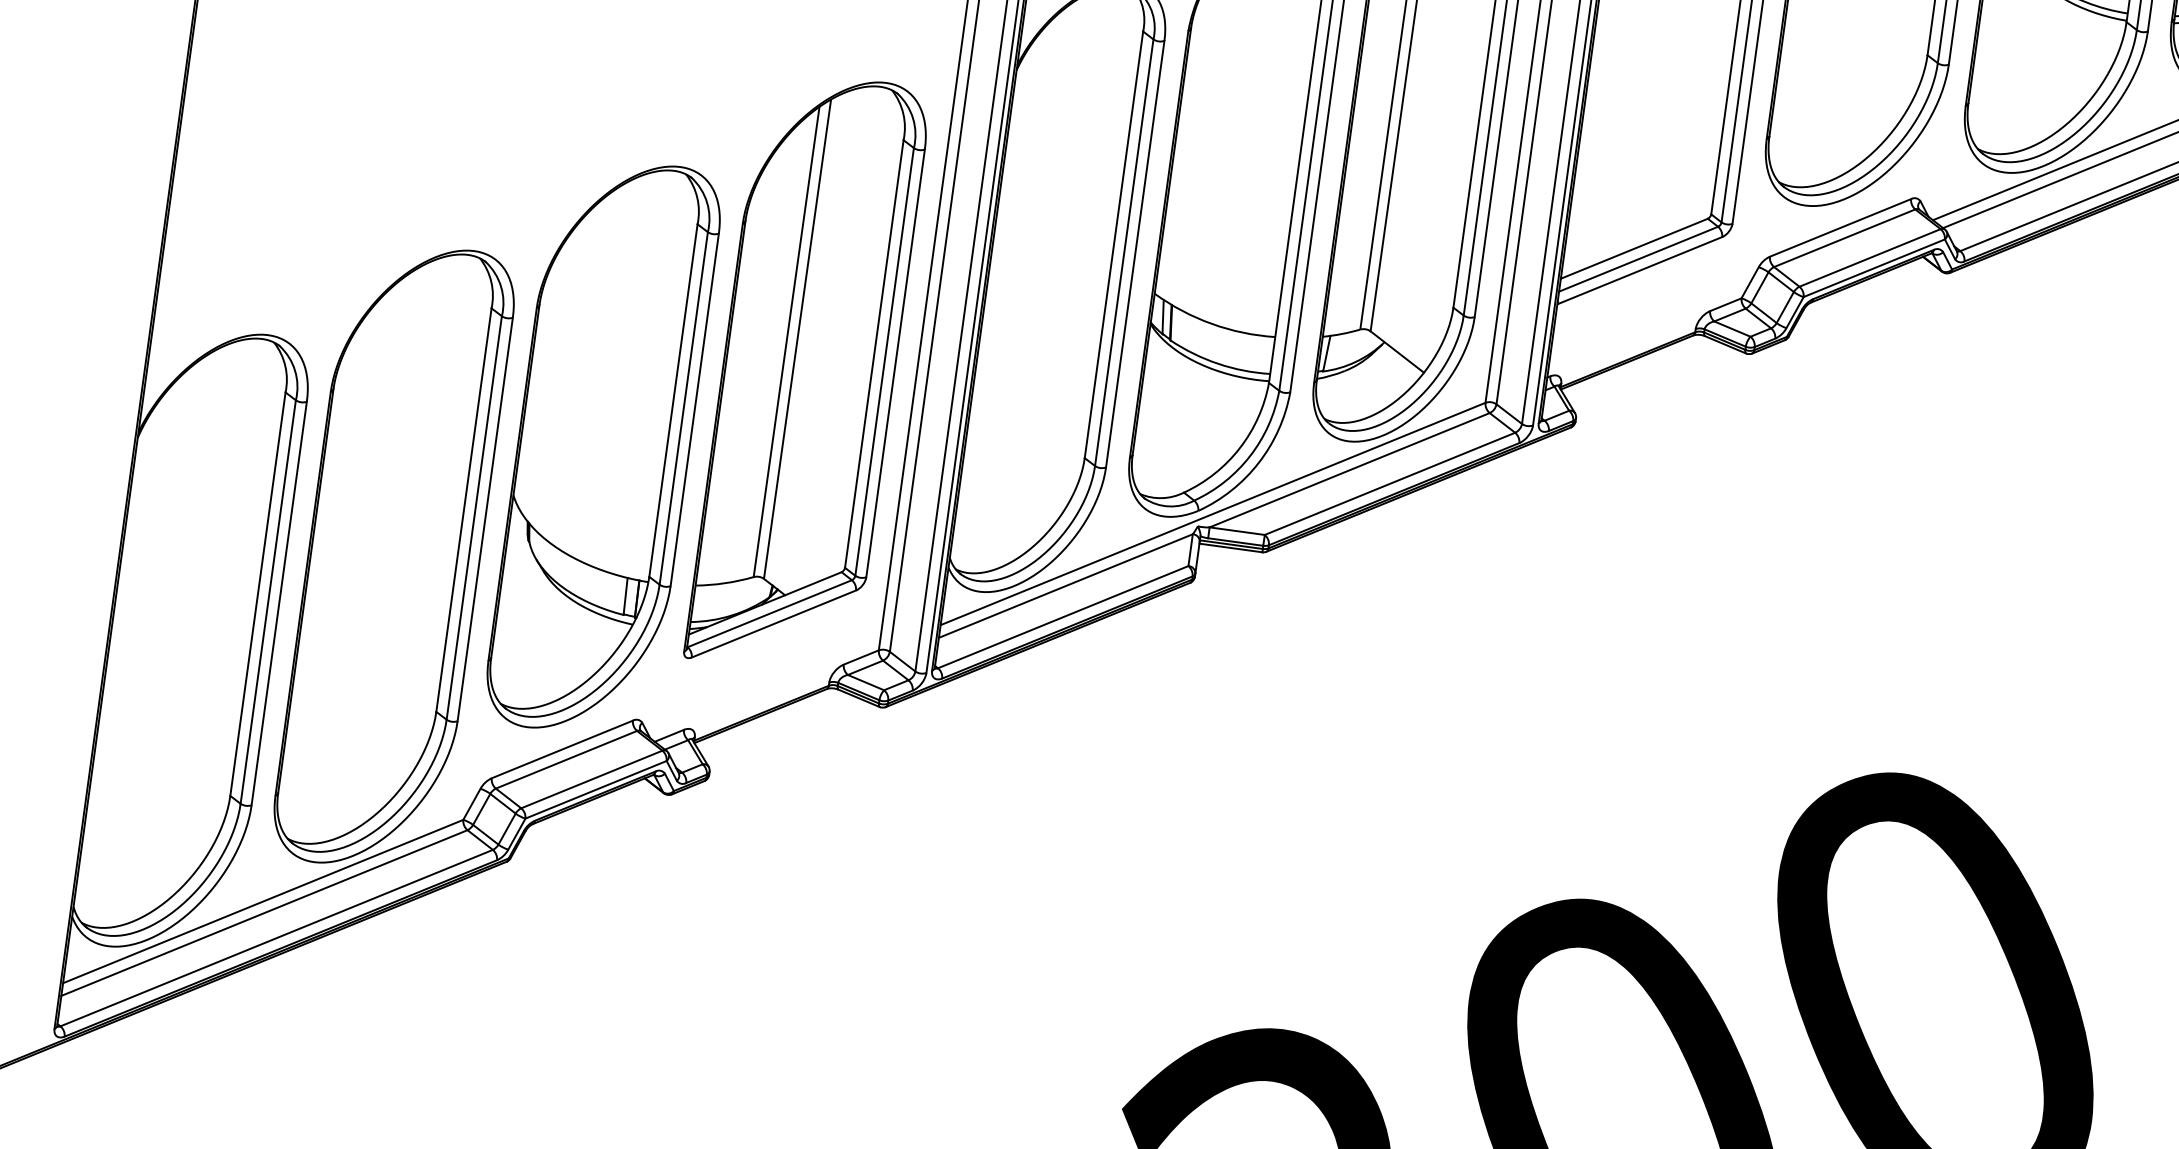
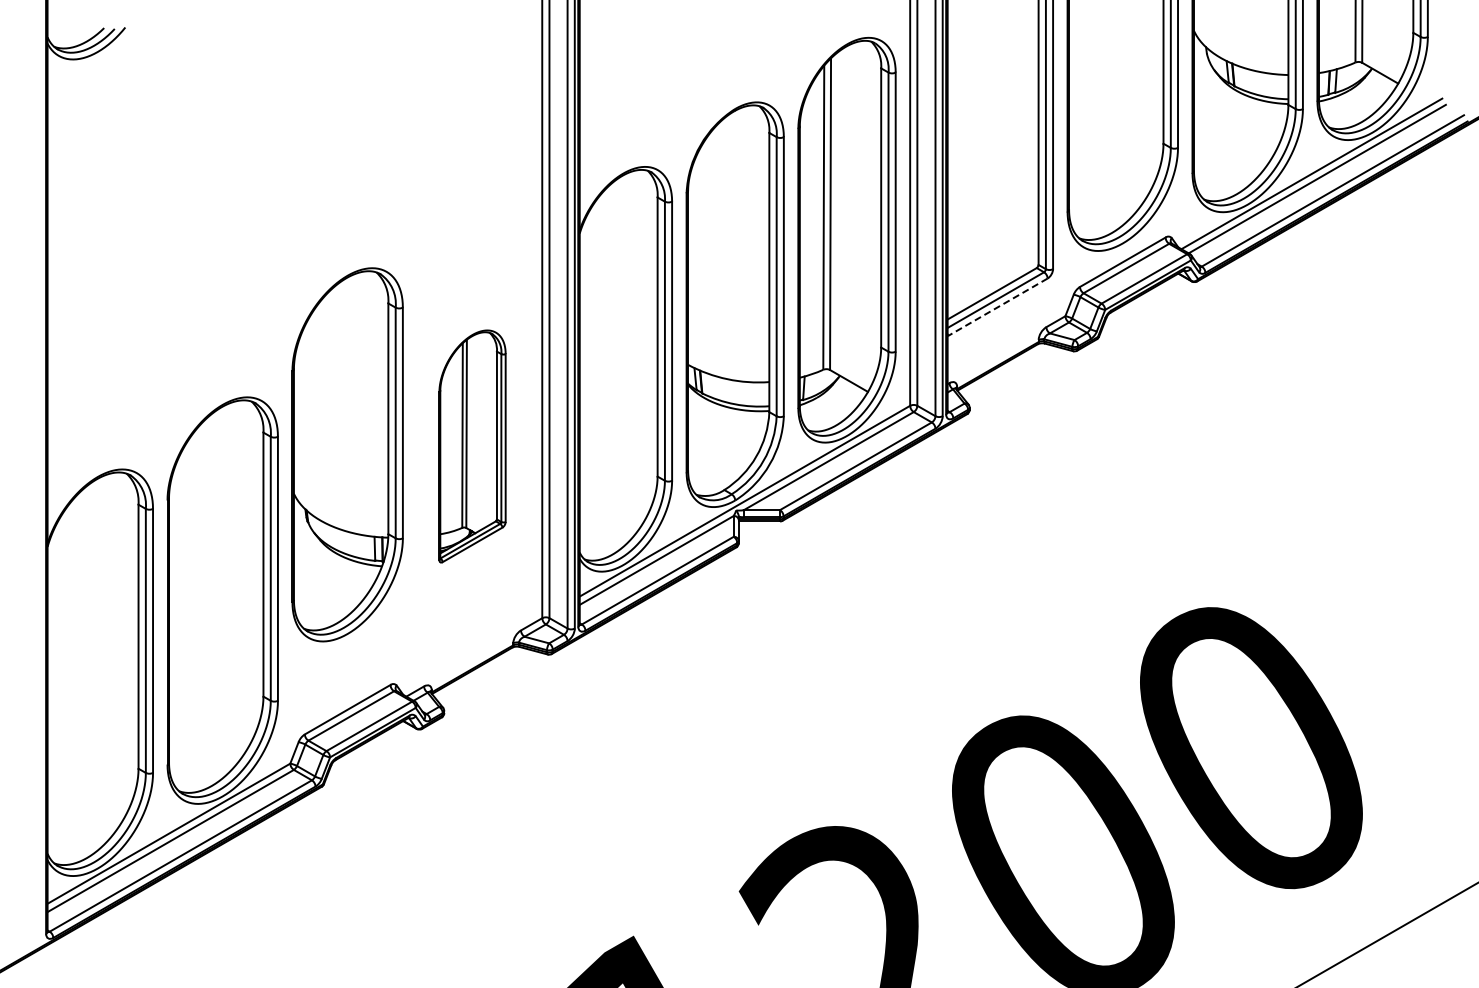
line: (1639, 270) -> (997, 307), solid -> dashed
part: (808, 373) -> (472, 446), size x0.6
part: (603, 446) -> (347, 454), moved

